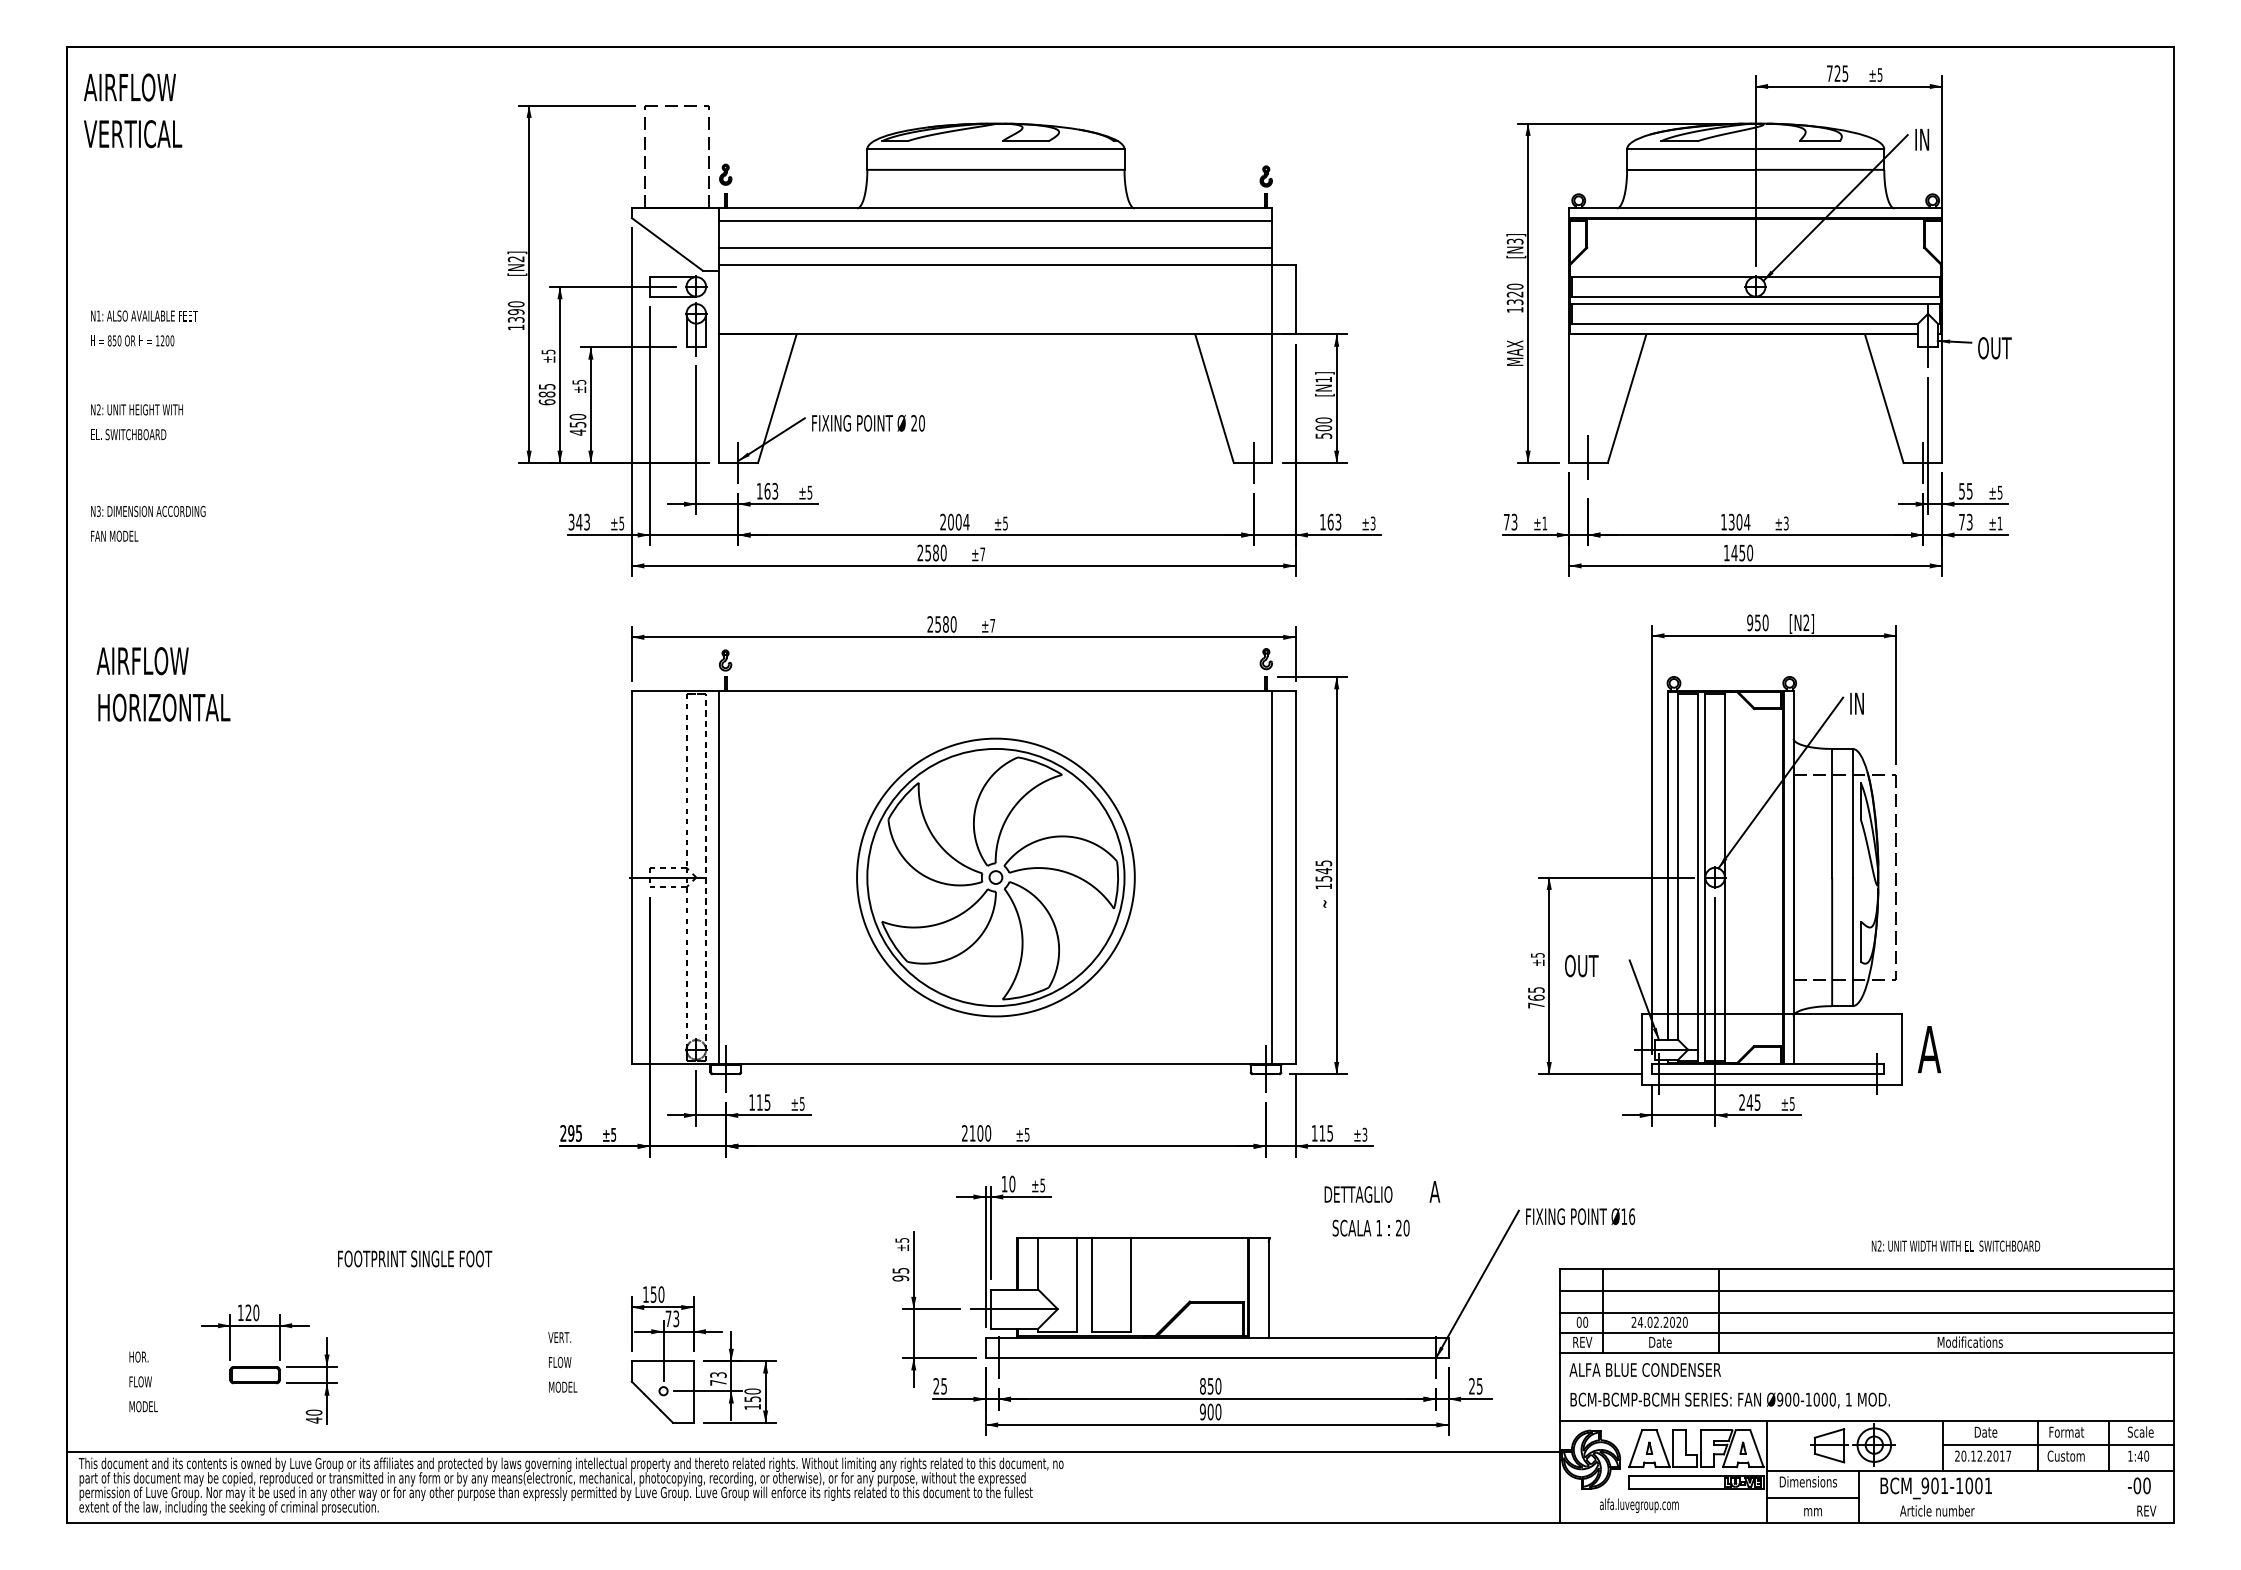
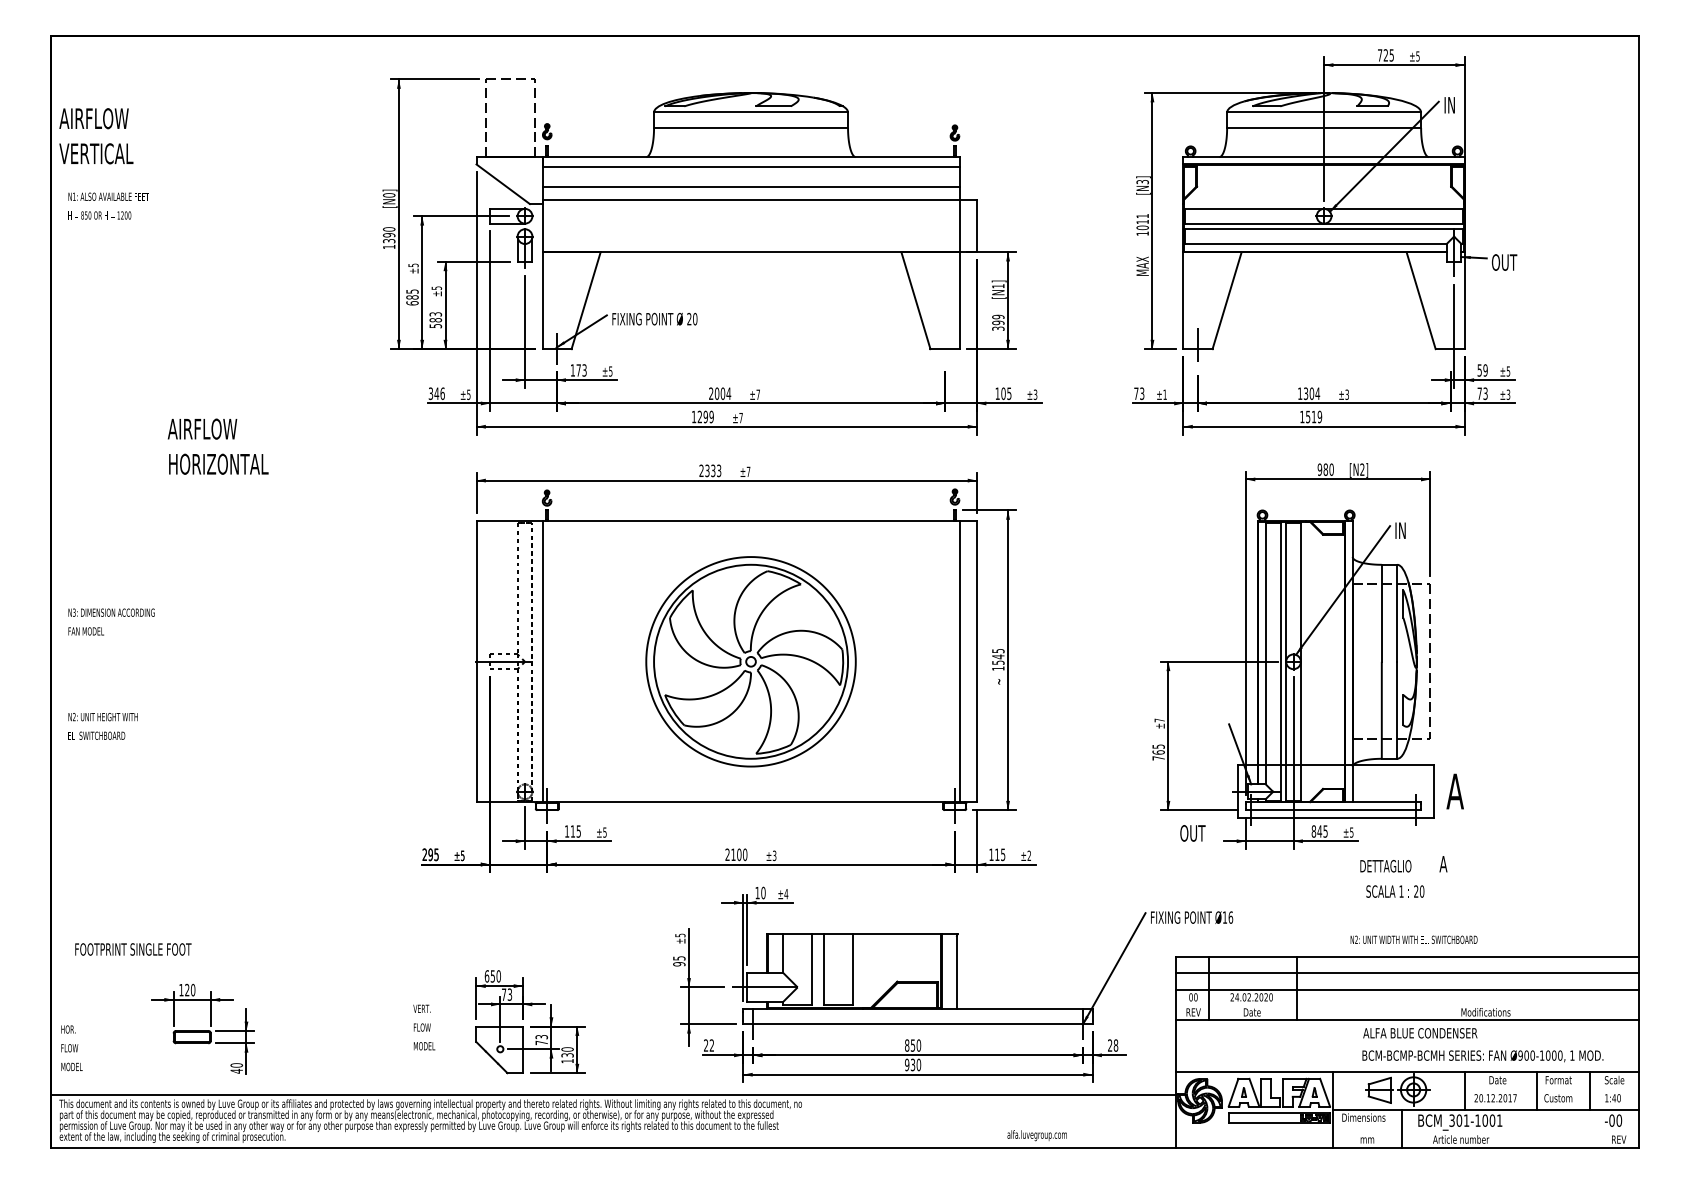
text: (133, 110) -> (96, 136), moved
text: (516, 259) -> (389, 195), [N2] -> [N0]
text: (1514, 294) -> (1142, 222), 1320 -> 1011
text: (144, 328) -> (108, 206), moved
text: (136, 422) -> (102, 726), moved
text: (577, 424) -> (435, 320), 450 -> 583
text: (1323, 427) -> (998, 322), 500 -> 399
line: (1253, 462) -> (945, 348), removed
line: (1923, 462) -> (1450, 348), removed
text: (767, 490) -> (578, 369), 163 -> 173
text: (1969, 490) -> (1485, 369), 55 -> 59
text: (587, 521) -> (442, 393), 343 -> 346
text: (1334, 521) -> (1006, 393), 163 -> 105
text: (148, 523) -> (111, 621), moved
text: (1005, 523) -> (758, 394), ±5 -> ±7
text: (1999, 523) -> (1508, 394), ±1 -> ±3
text: (931, 552) -> (702, 416), 2580 -> 1299
text: (1741, 552) -> (1313, 416), 1450 -> 1519
text: (1757, 622) -> (1325, 469), 950 -> 980
text: (945, 624) -> (712, 470), 2580 -> 2333
text: (163, 684) -> (218, 446), moved
text: (1537, 955) -> (1159, 720), ±5 -> ±7
text: (1581, 965) -> (1192, 832), moved
text: (1742, 1102) -> (1314, 831), 245 -> 845
text: (1027, 1133) -> (774, 854), ±5 -> ±3
text: (1364, 1134) -> (1029, 855), ±3 -> ±2
text: (1042, 1185) -> (786, 894), ±5 -> ±4
text: (1382, 1208) -> (1403, 876), moved
text: (1955, 1245) -> (1413, 939), moved
text: (415, 1258) -> (133, 949), moved
text: (645, 1294) -> (486, 976), 150 -> 650
line: (1866, 1332) -> (1407, 1004), removed
text: (1644, 1369) -> (1419, 1032), moved
text: (143, 1381) -> (71, 1047), moved
text: (943, 1386) -> (711, 1045), 25 -> 22
text: (1479, 1386) -> (1115, 1045), 25 -> 28
text: (751, 1398) -> (566, 1054), 150 -> 130
text: (1729, 1400) -> (1482, 1056), moved
text: (1210, 1411) -> (912, 1064), 900 -> 930
line: (2057, 1445) -> (1551, 1090), removed
text: (1925, 1485) -> (1452, 1120), BCM_901-1001 -> BCM_301-1001
line: (1813, 1497) -> (1367, 1129), removed
text: (1639, 1505) -> (1037, 1135), moved

